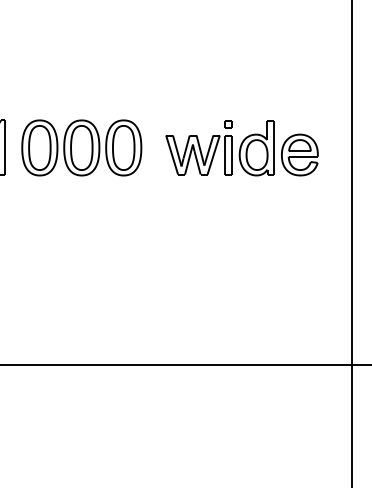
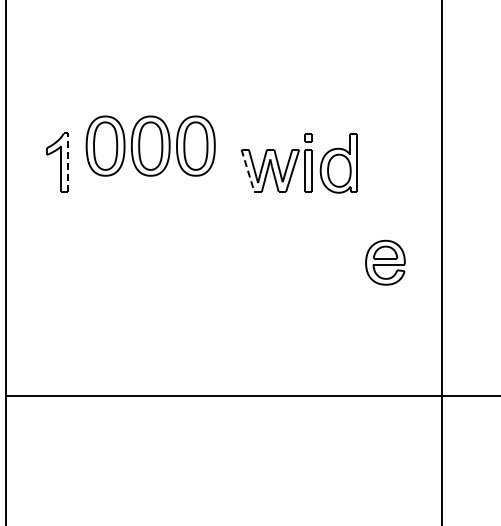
line: (5, 147) -> (68, 162), solid -> dashed
part: (81, 147) -> (150, 145), moved
part: (299, 154) -> (385, 262), moved
line: (172, 155) -> (248, 171), solid -> dashed

